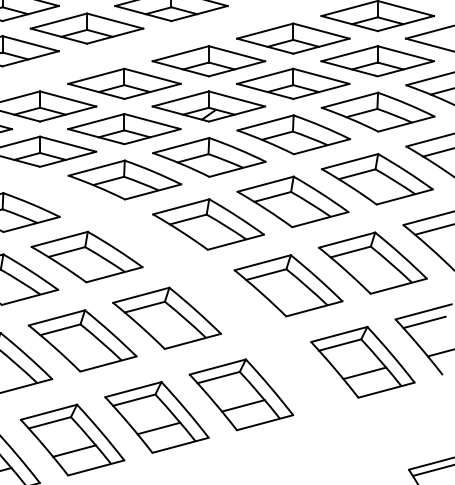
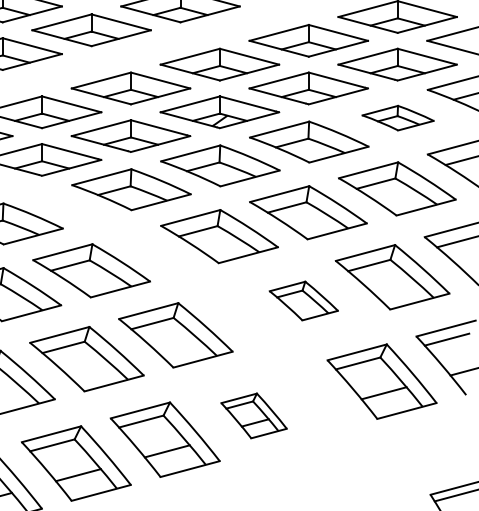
part: (377, 111) -> (397, 117), size x0.6
part: (288, 285) -> (303, 300), size x0.6
part: (240, 394) -> (253, 415), size x0.6

